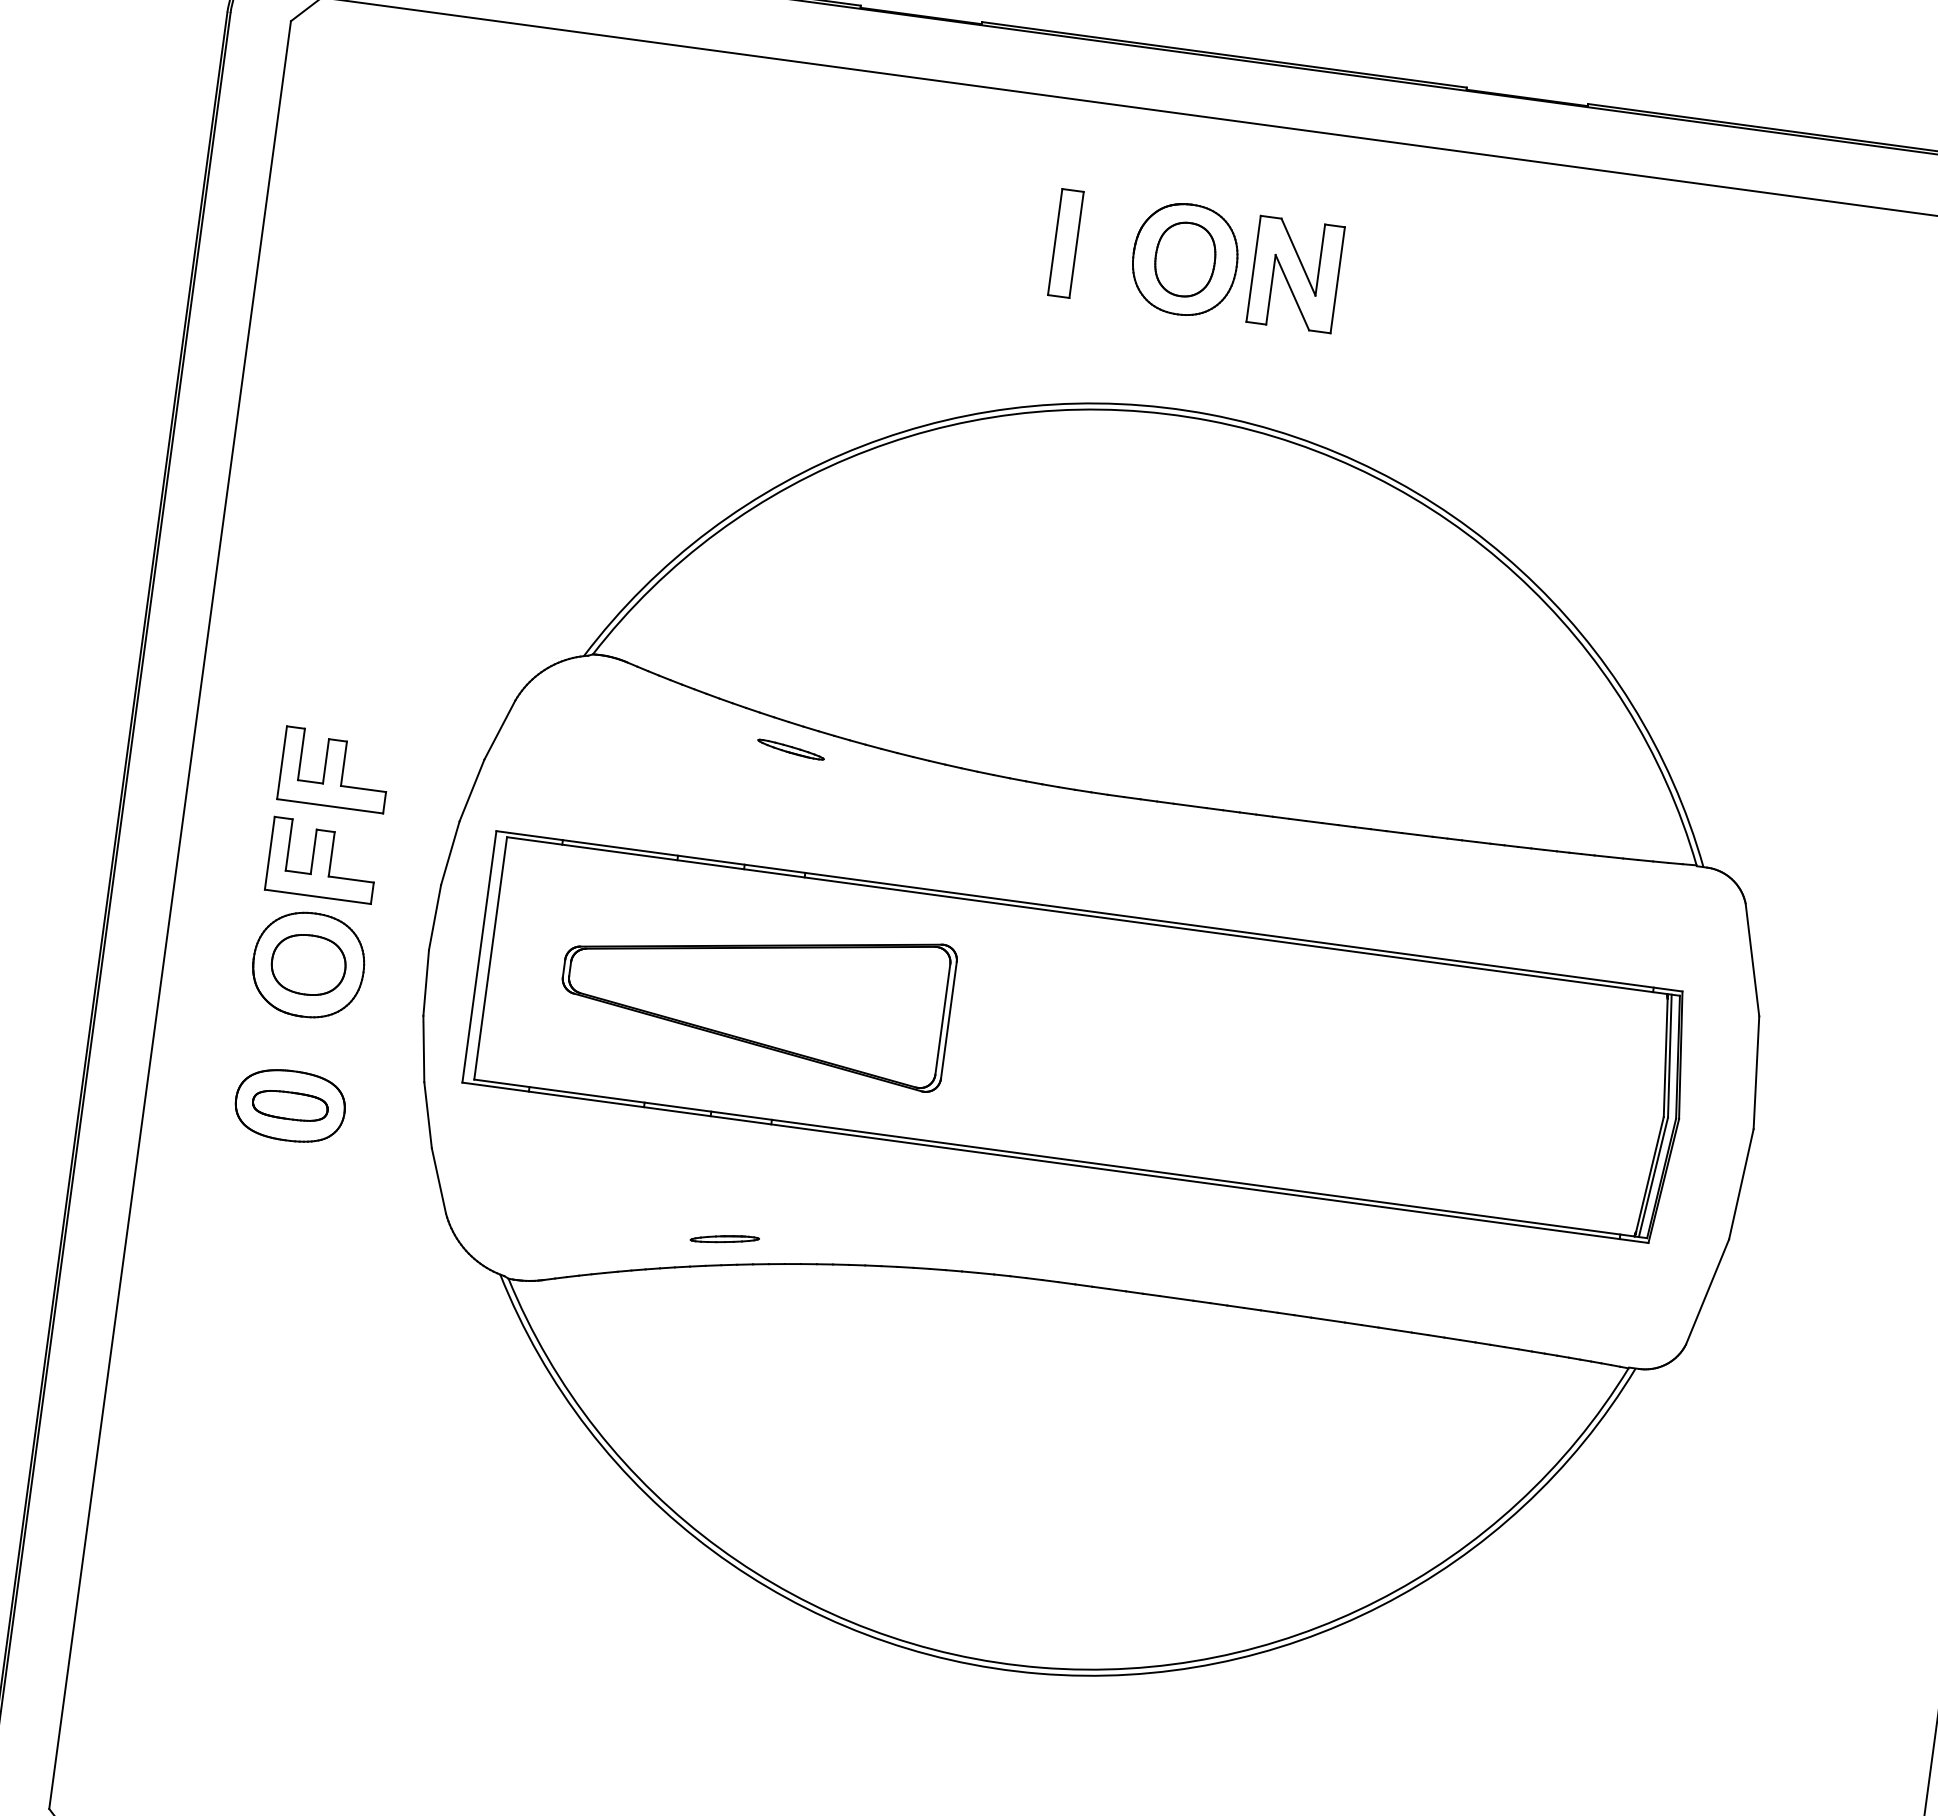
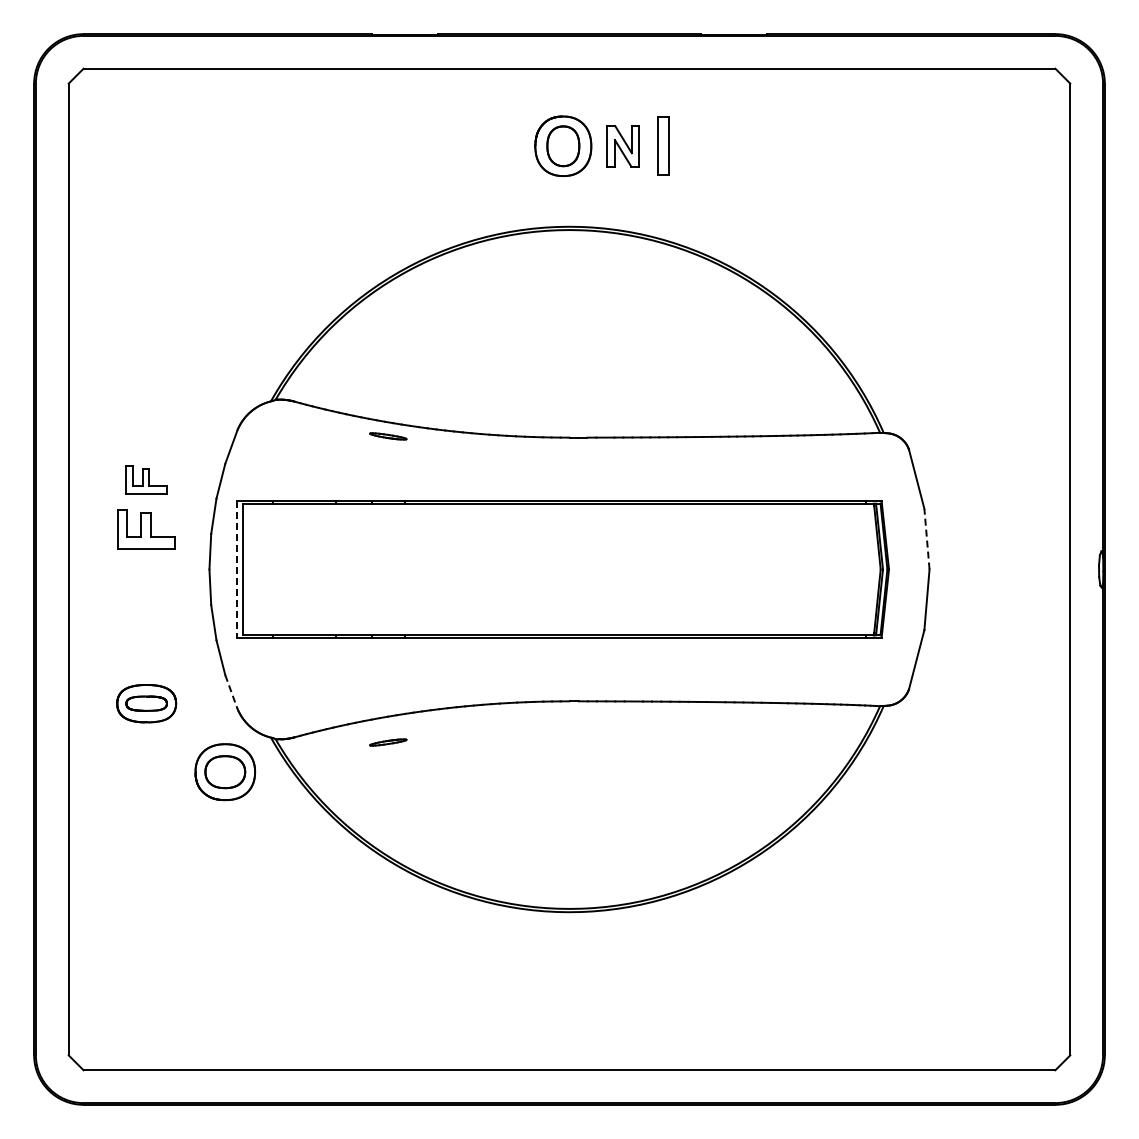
part: (1066, 241) -> (663, 145), moved
part: (1295, 274) -> (623, 146), size x0.7
part: (335, 768) -> (146, 479), size x0.7
line: (478, 956) -> (236, 569), solid -> dashed
part: (308, 965) -> (225, 772), moved
part: (754, 994) -> (386, 569), removed
line: (1755, 1071) -> (926, 538), solid -> dashed
part: (290, 1105) -> (146, 703), moved
line: (438, 1181) -> (231, 692), solid -> dashed
part: (725, 1239) -> (388, 742), moved

